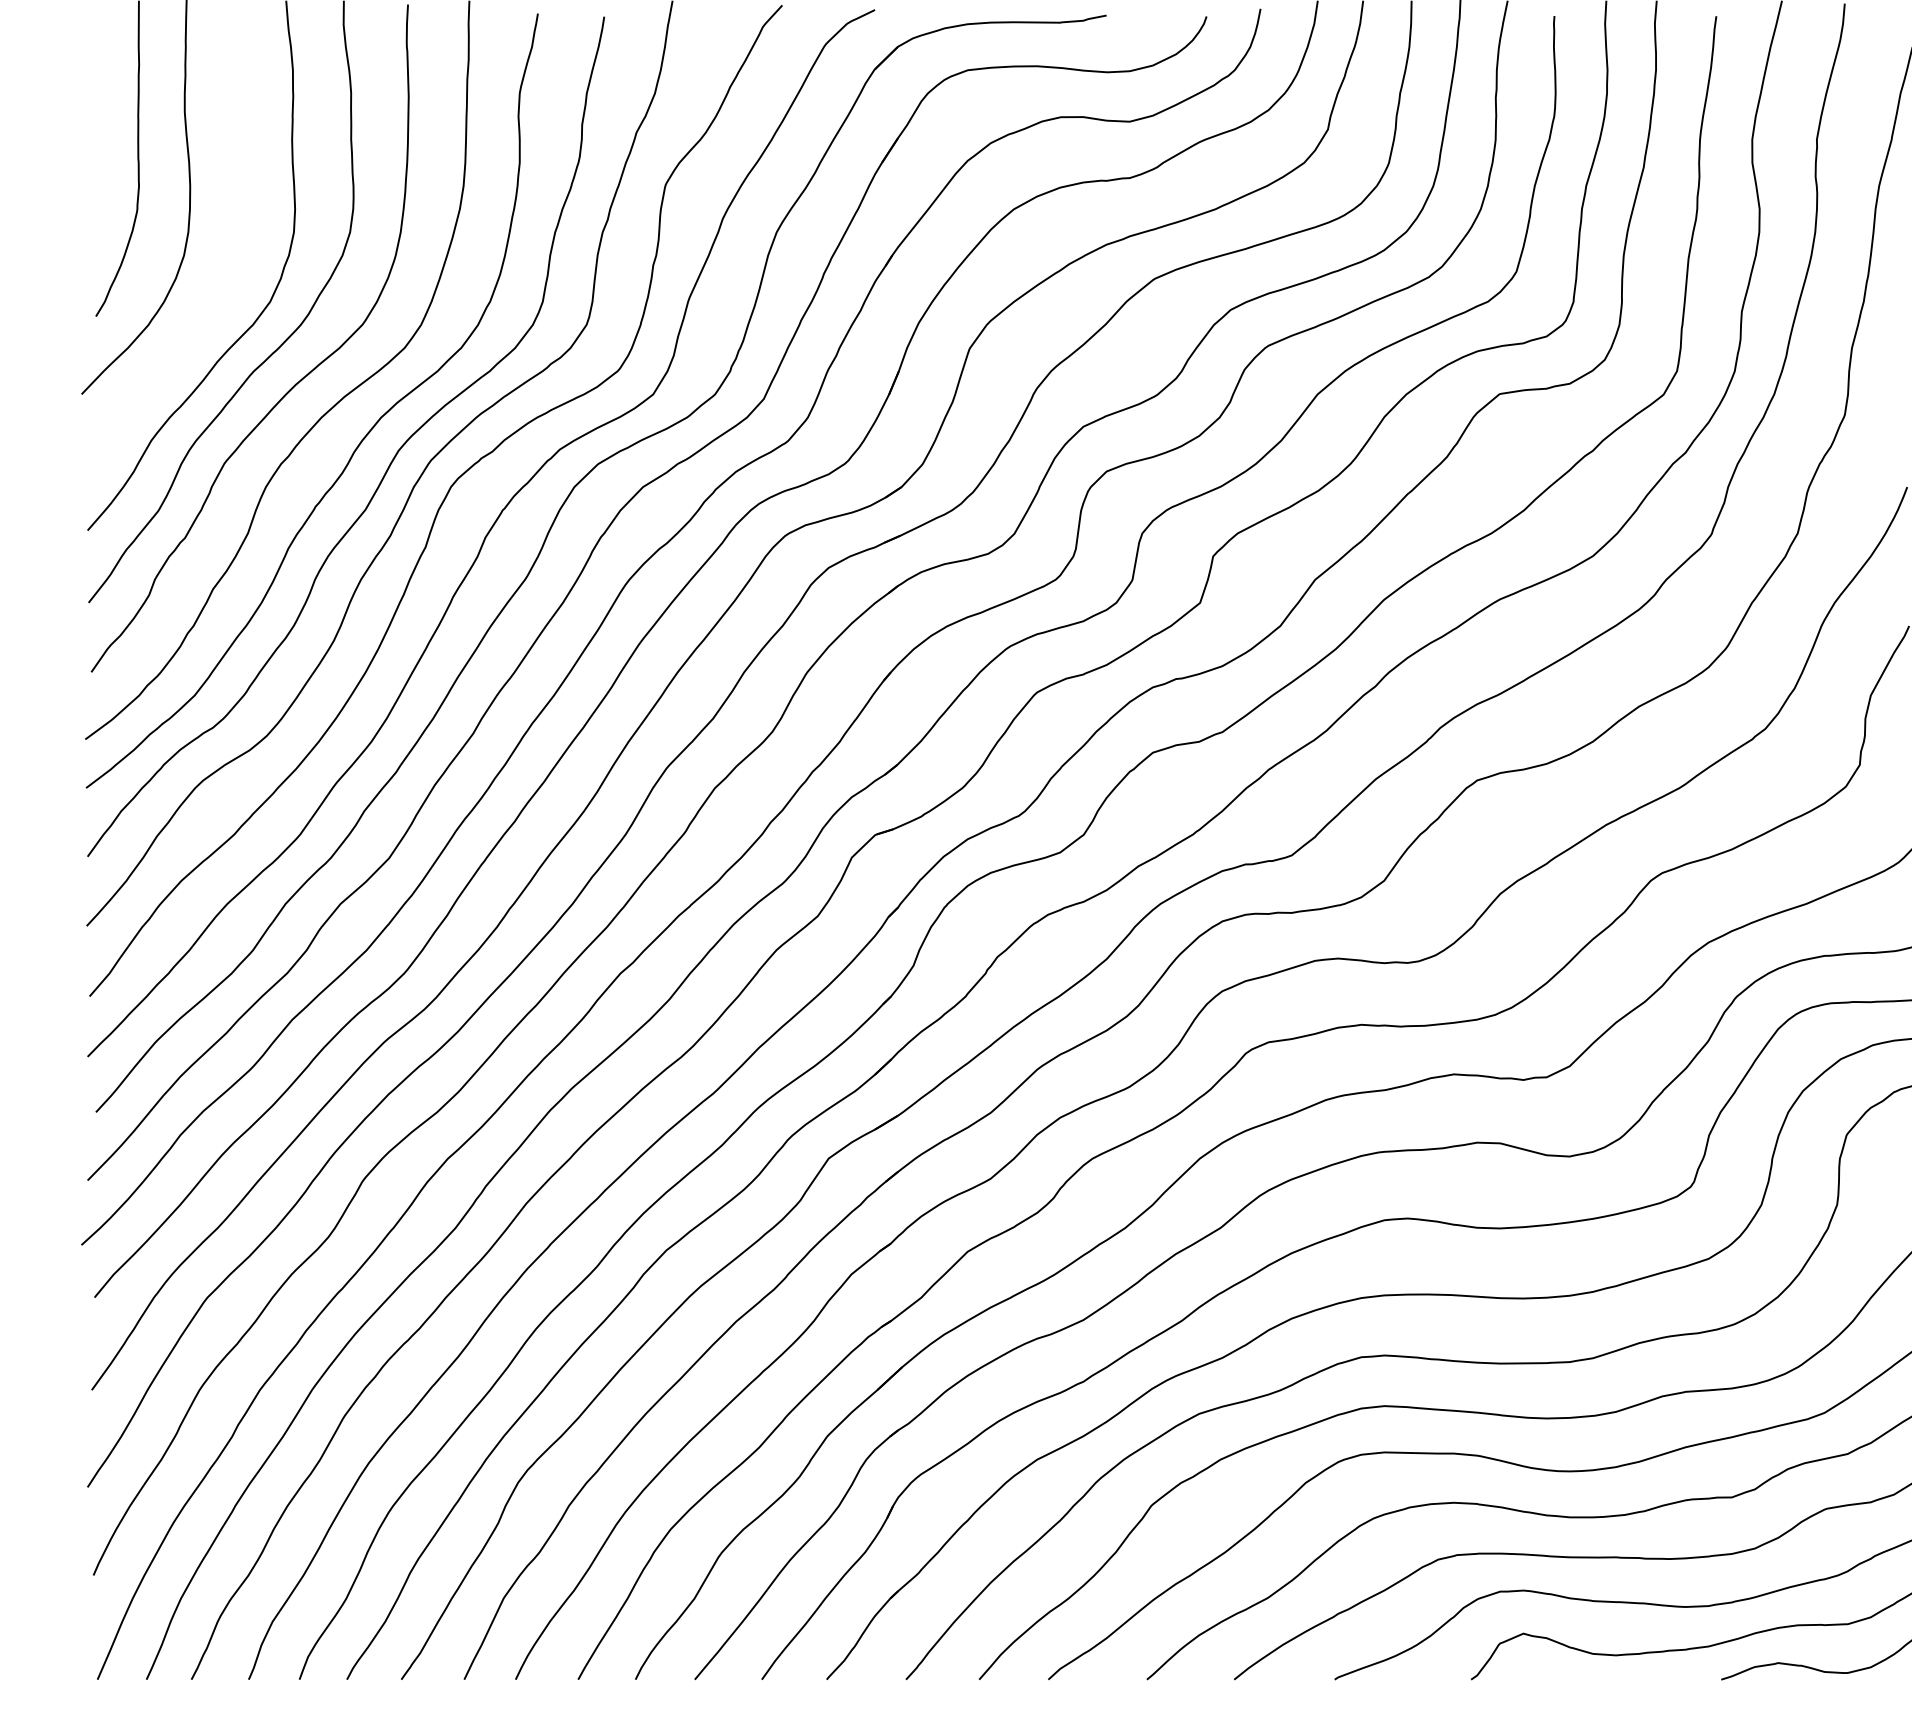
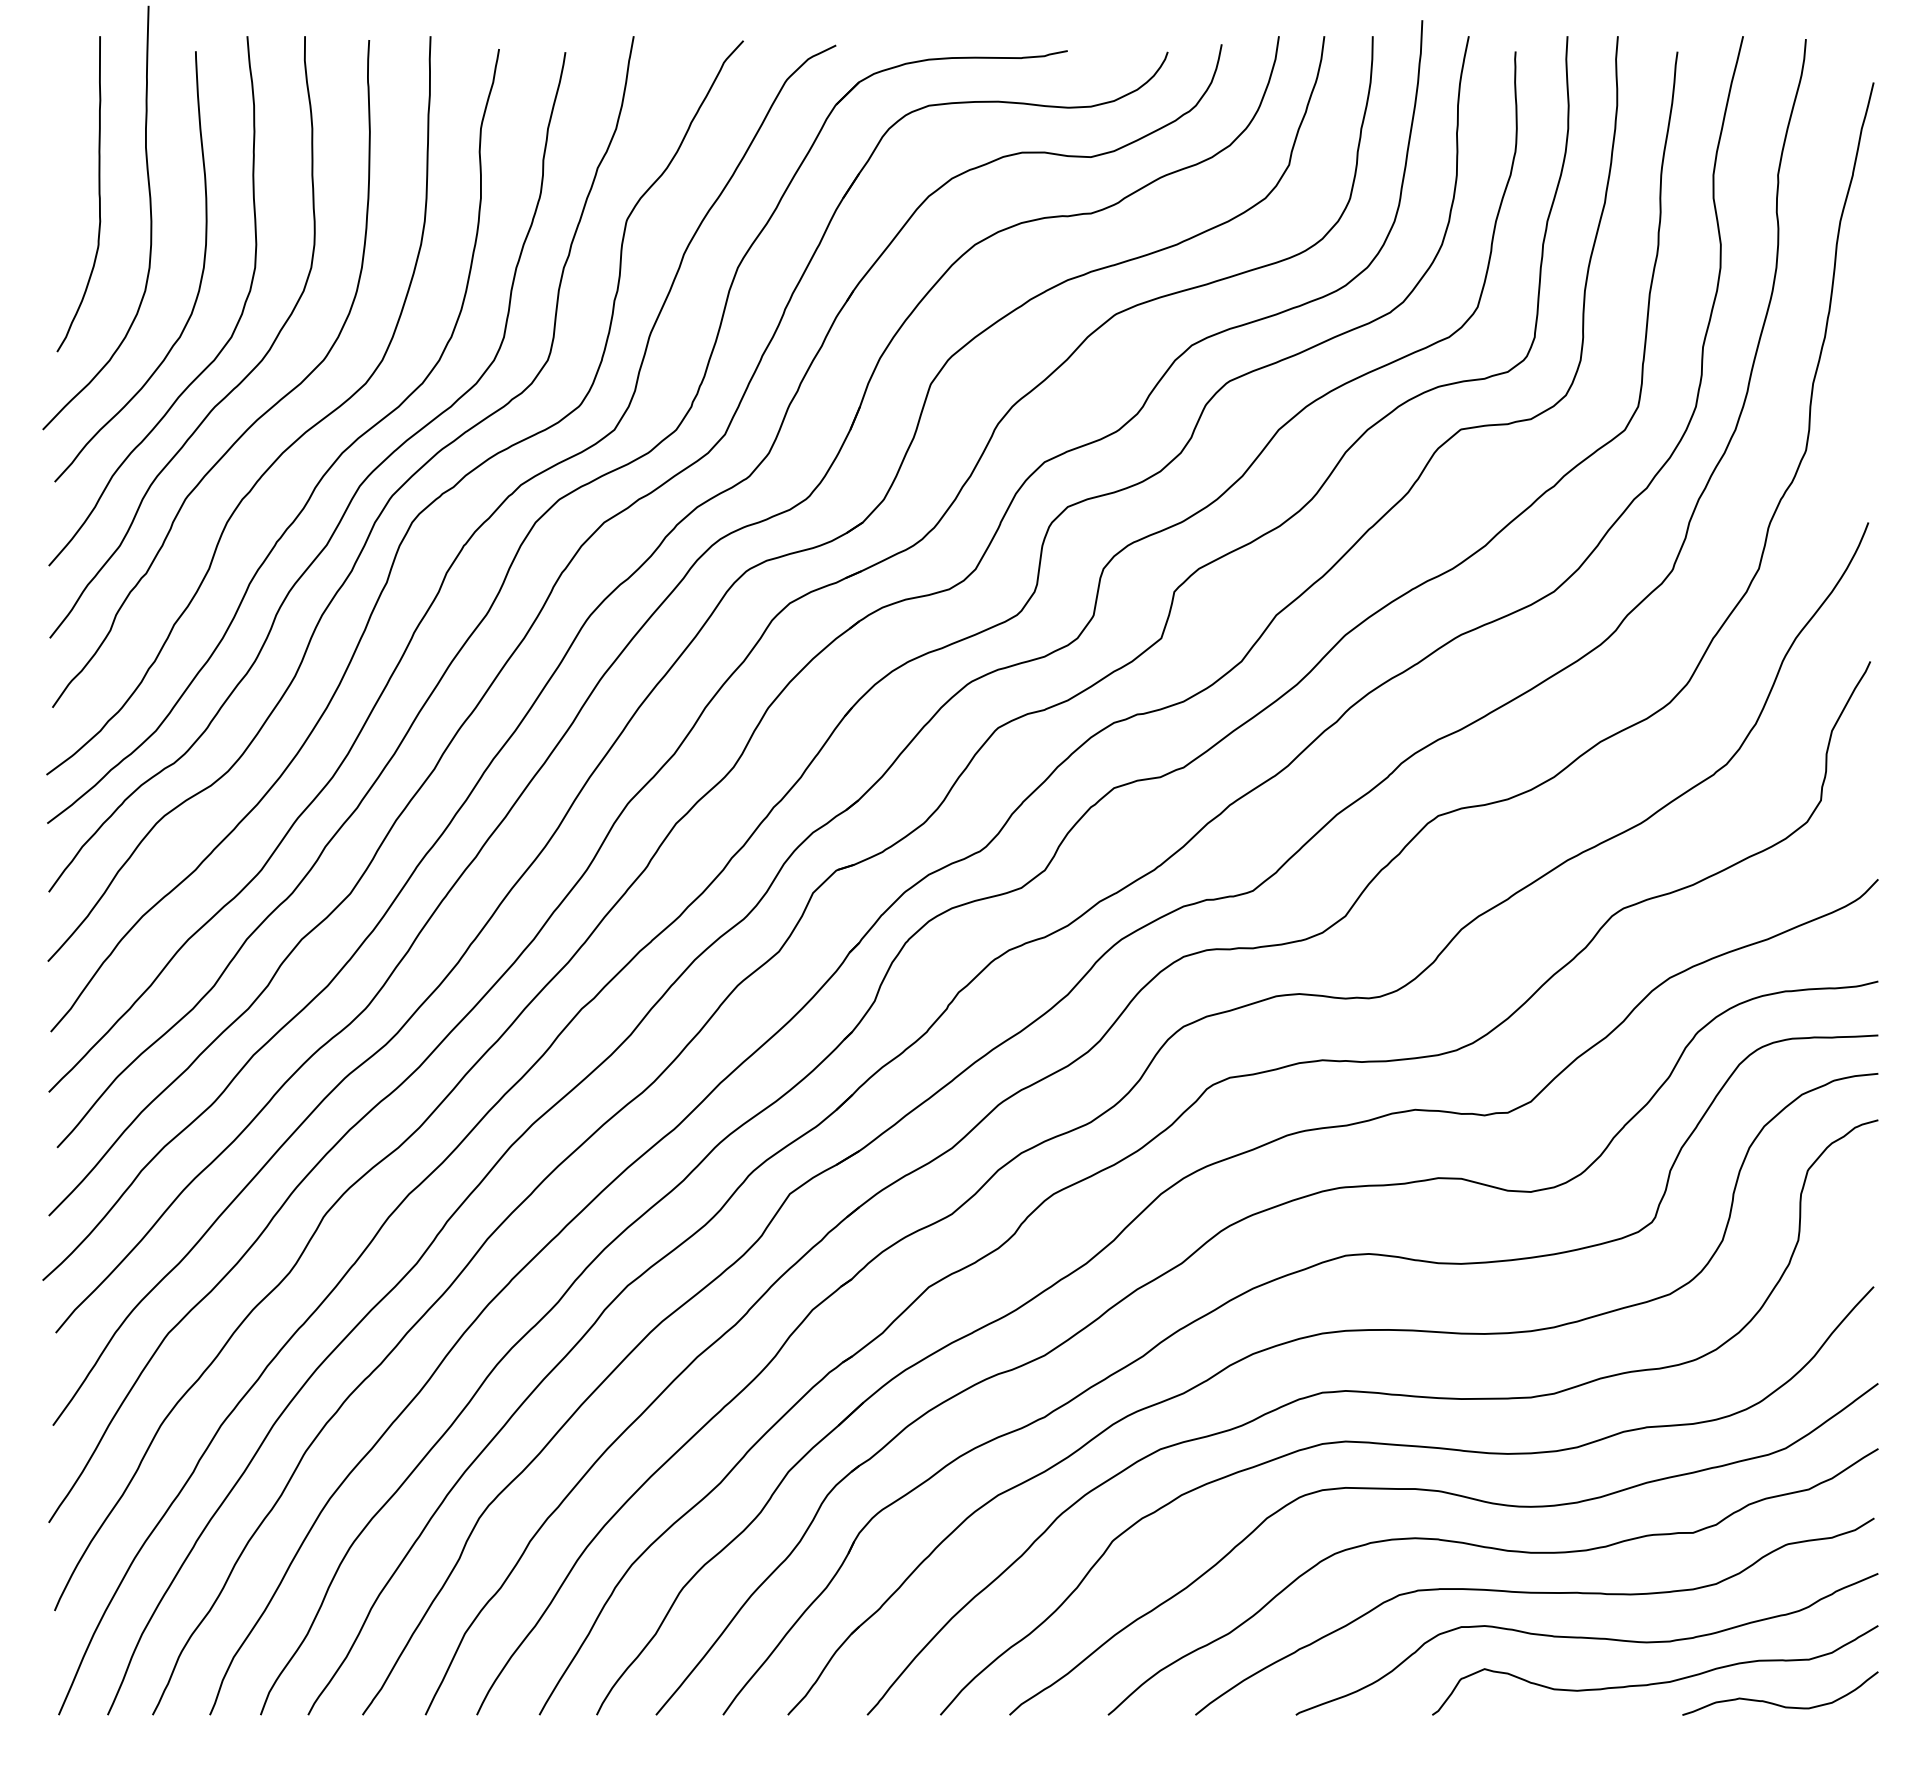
curve: (238, 247) -> (199, 282), added

